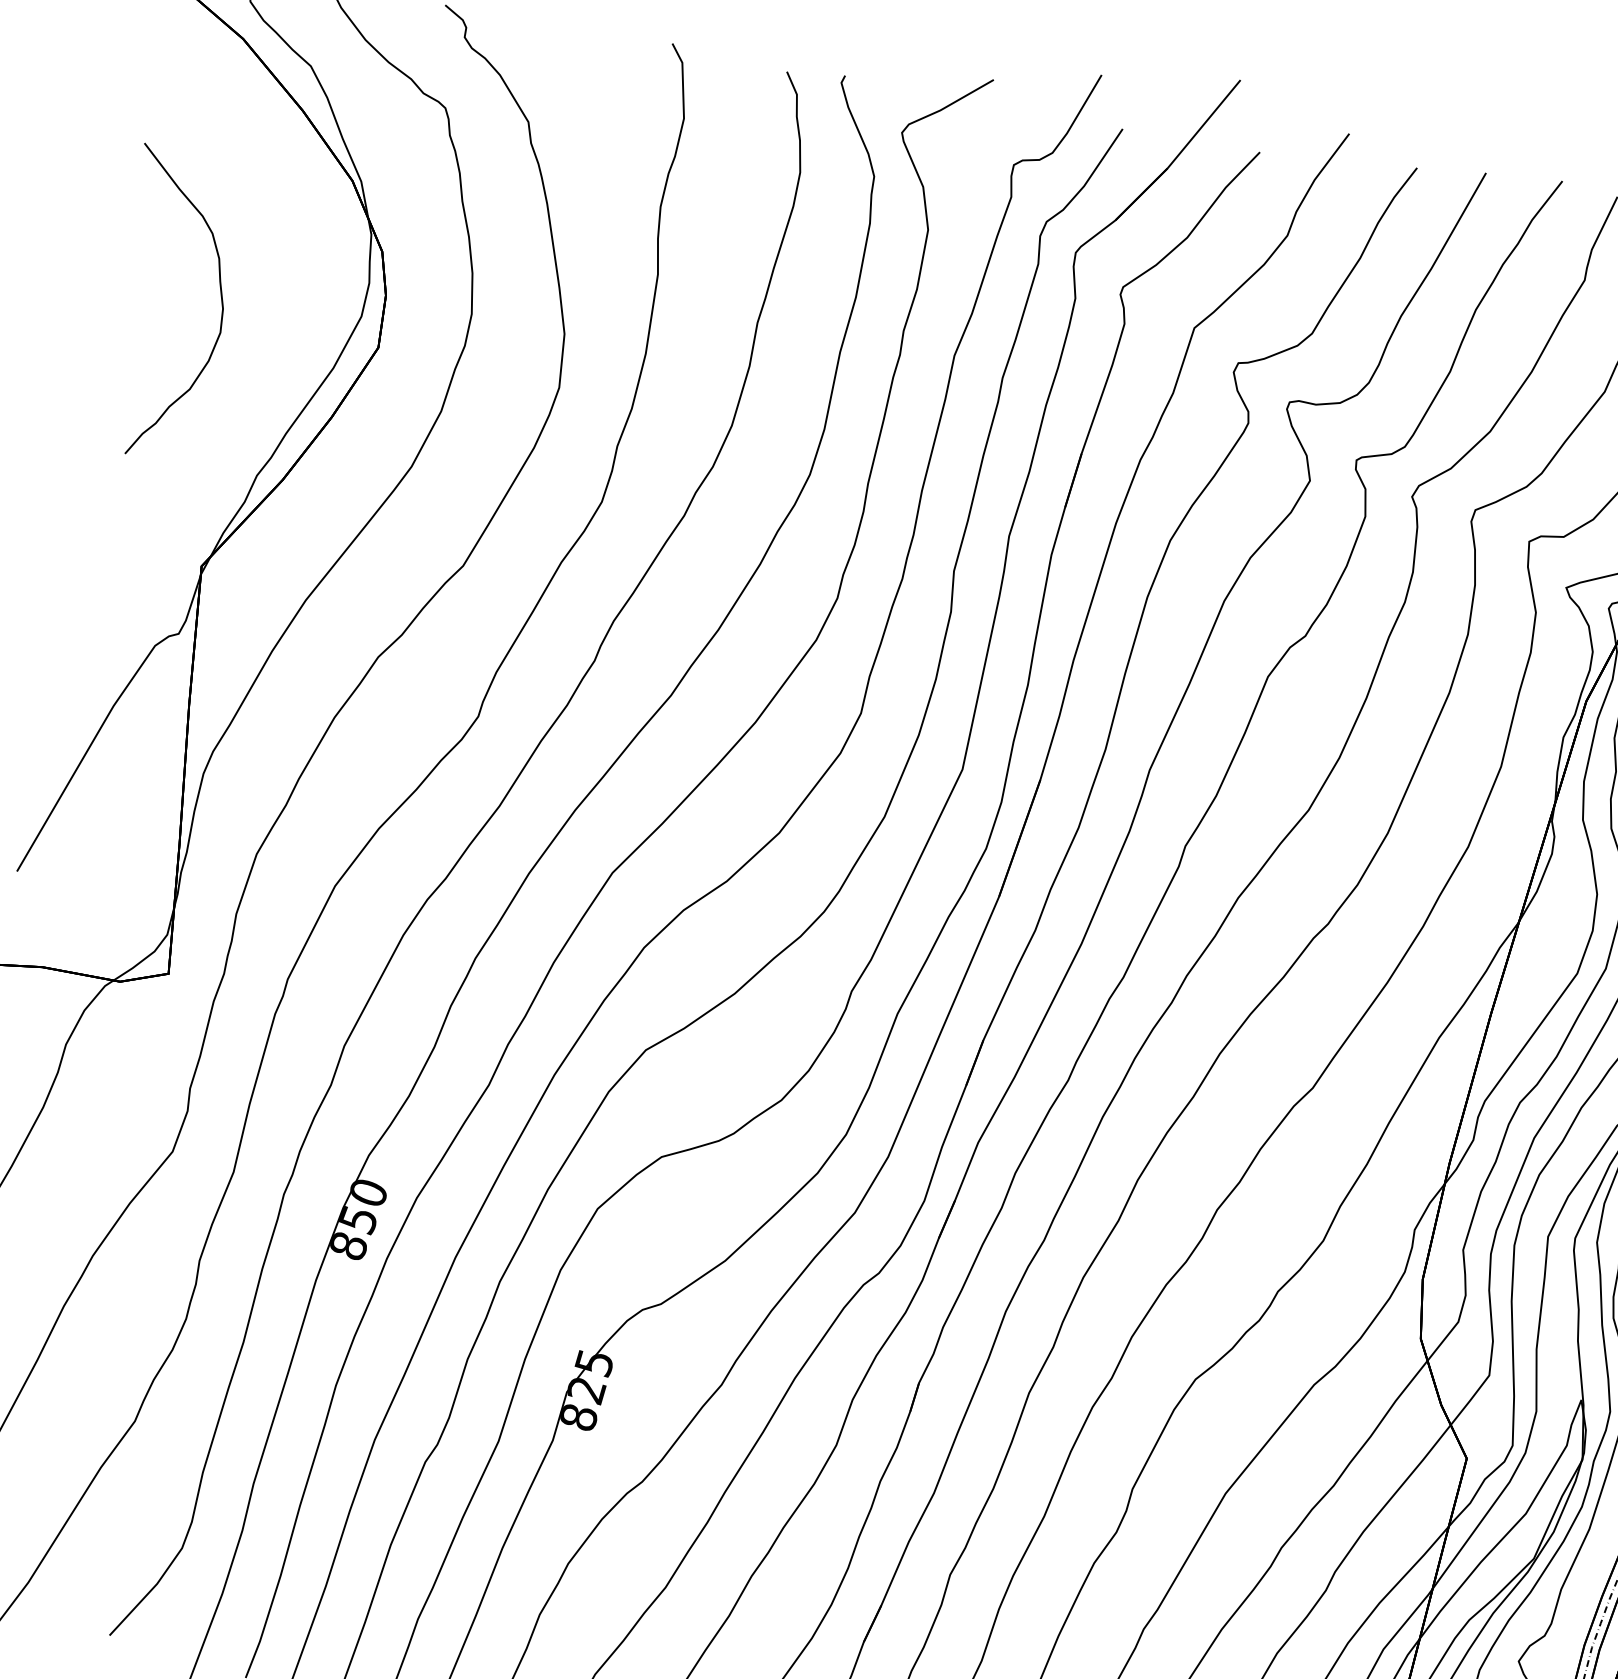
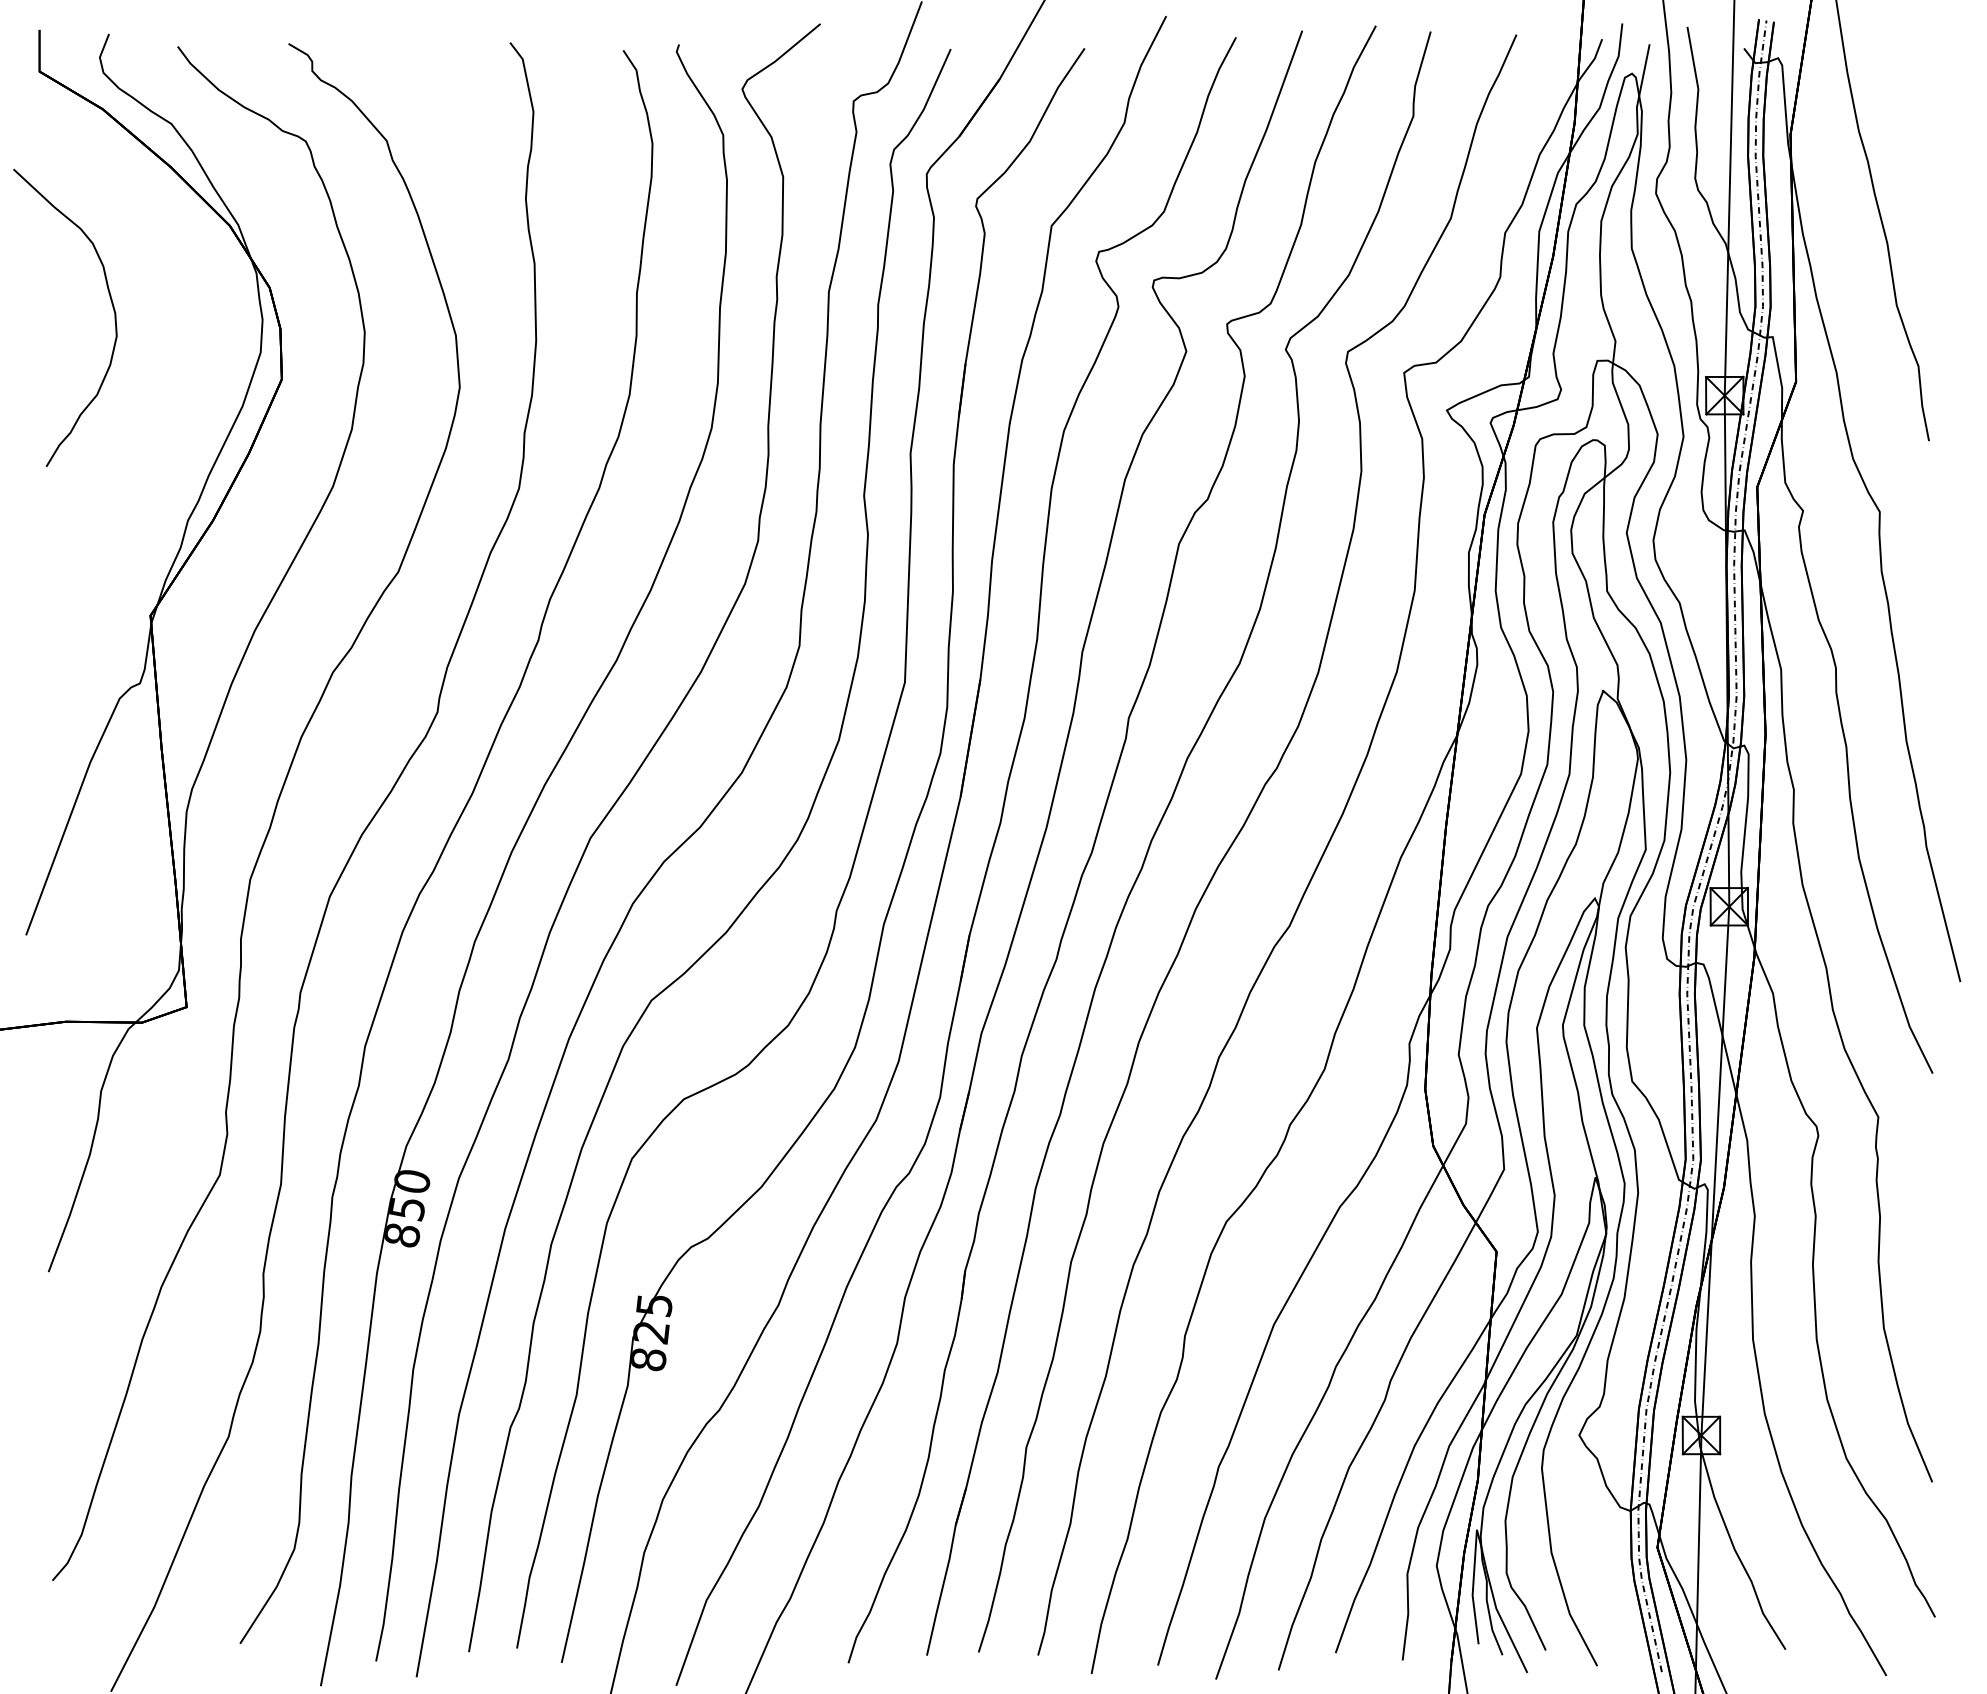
curve: (220, 299) -> (111, 304), moved

